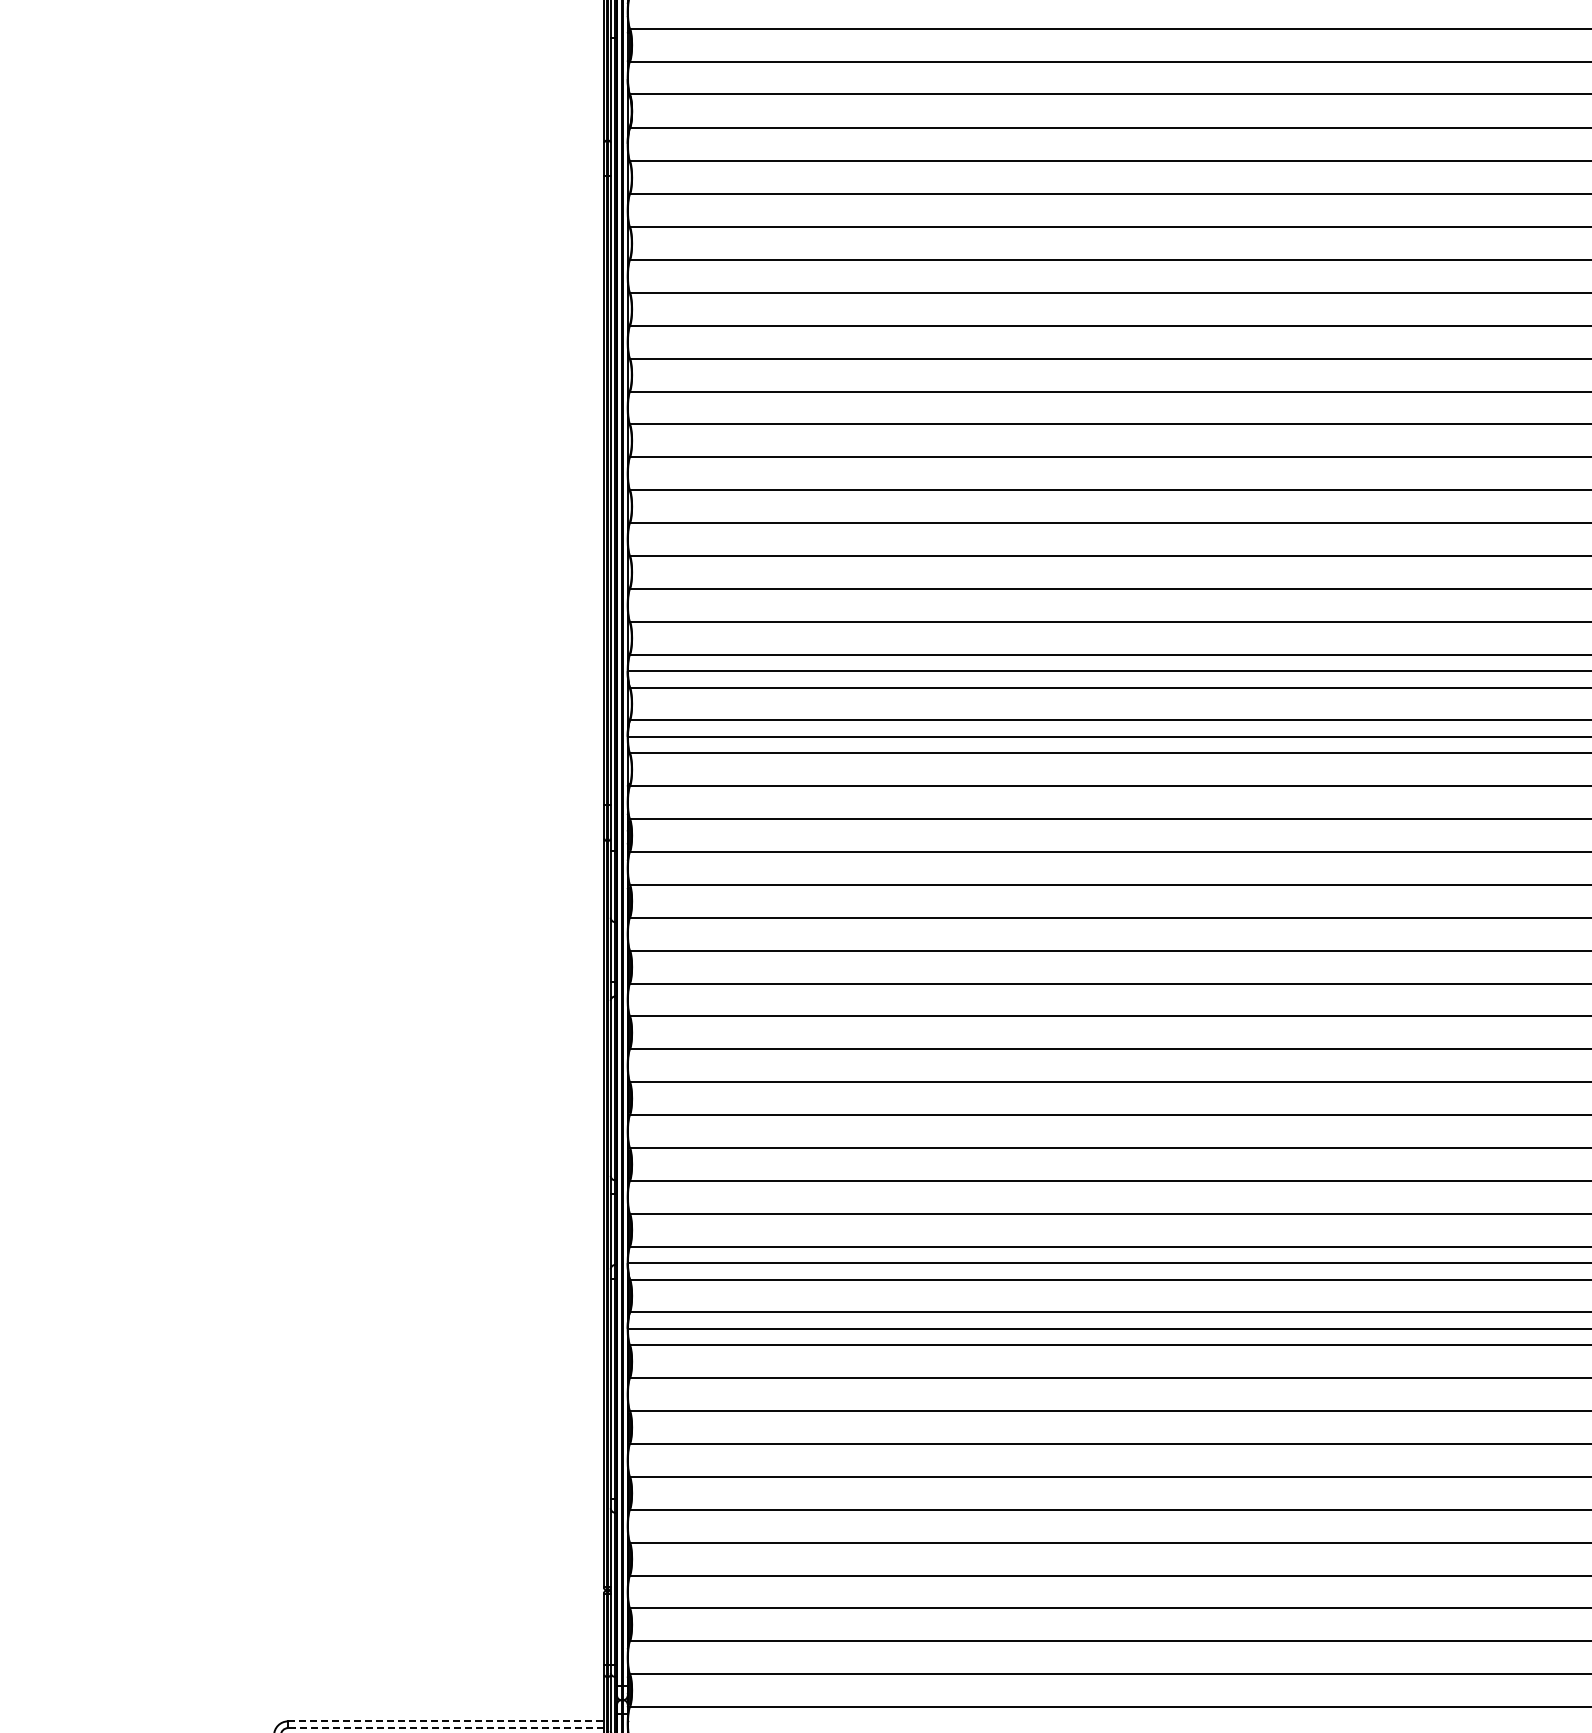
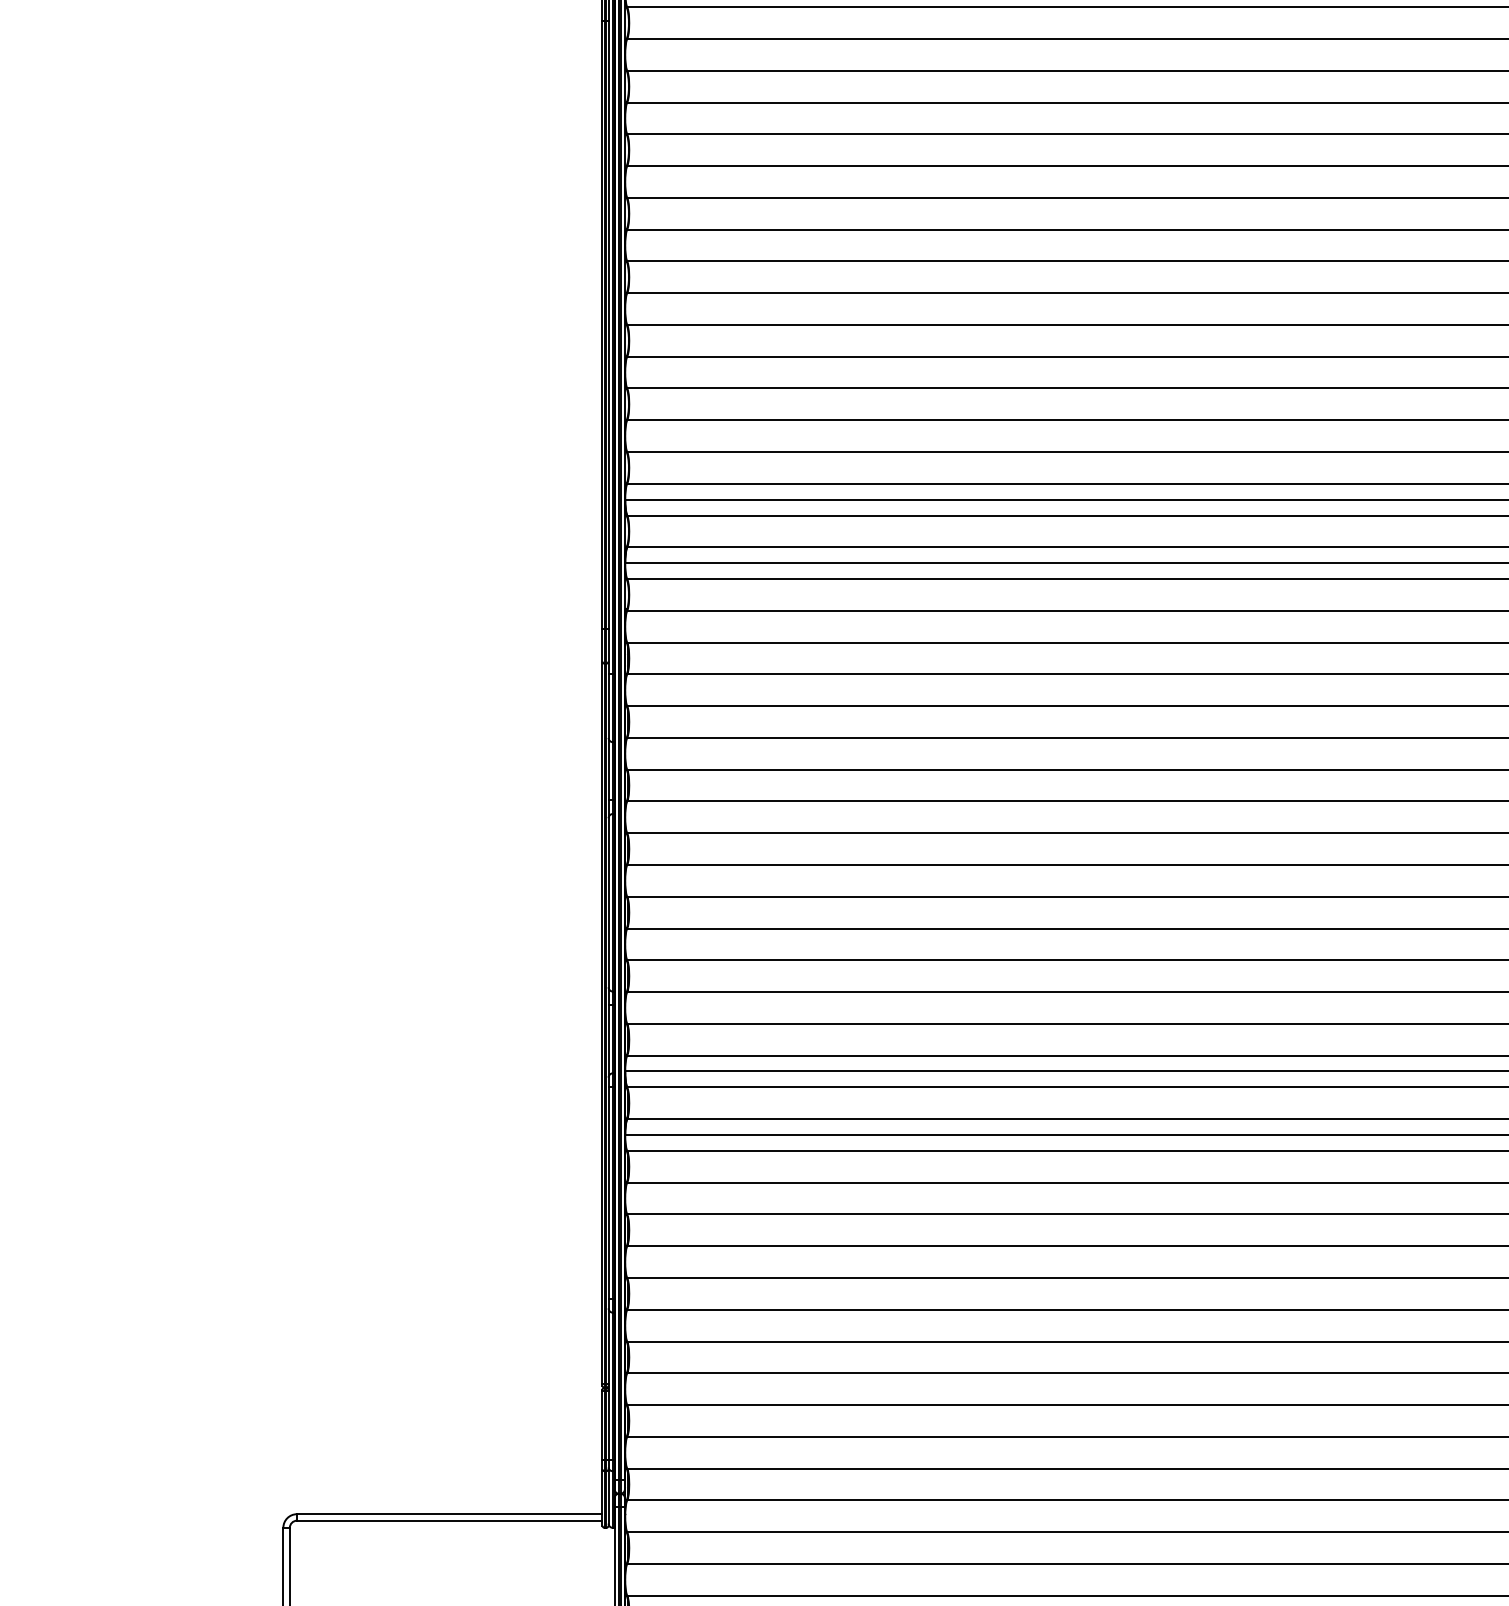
line: (446, 1721) -> (449, 1514), dashed -> solid
line: (445, 1728) -> (448, 1521), dashed -> solid

